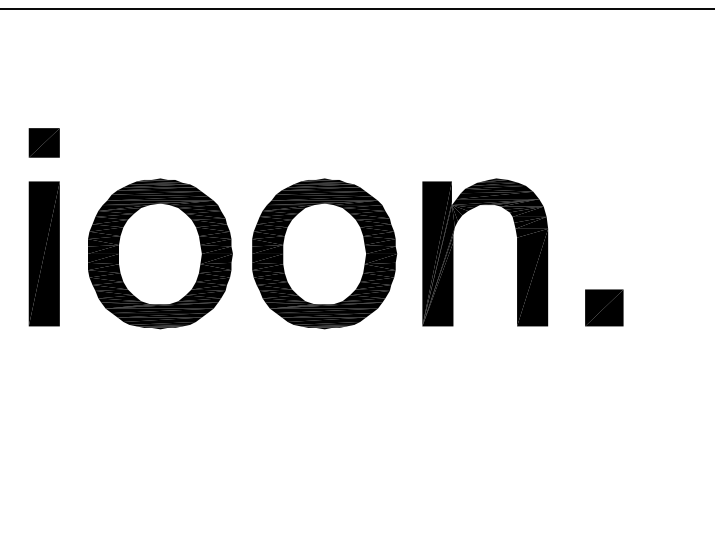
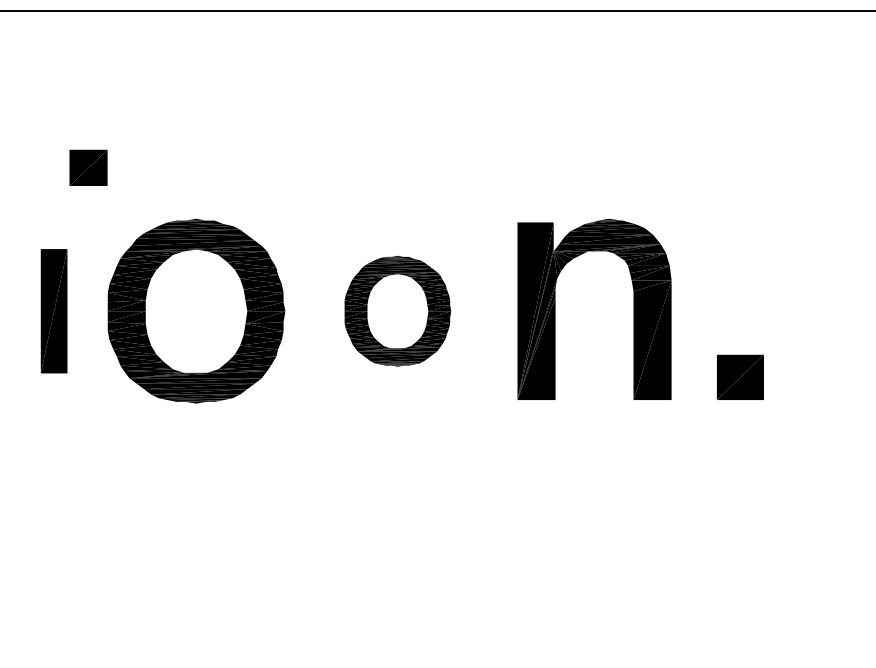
part: (43, 142) -> (87, 167), moved
part: (43, 253) -> (53, 310), size x0.7
part: (324, 253) -> (397, 310), size x0.6

